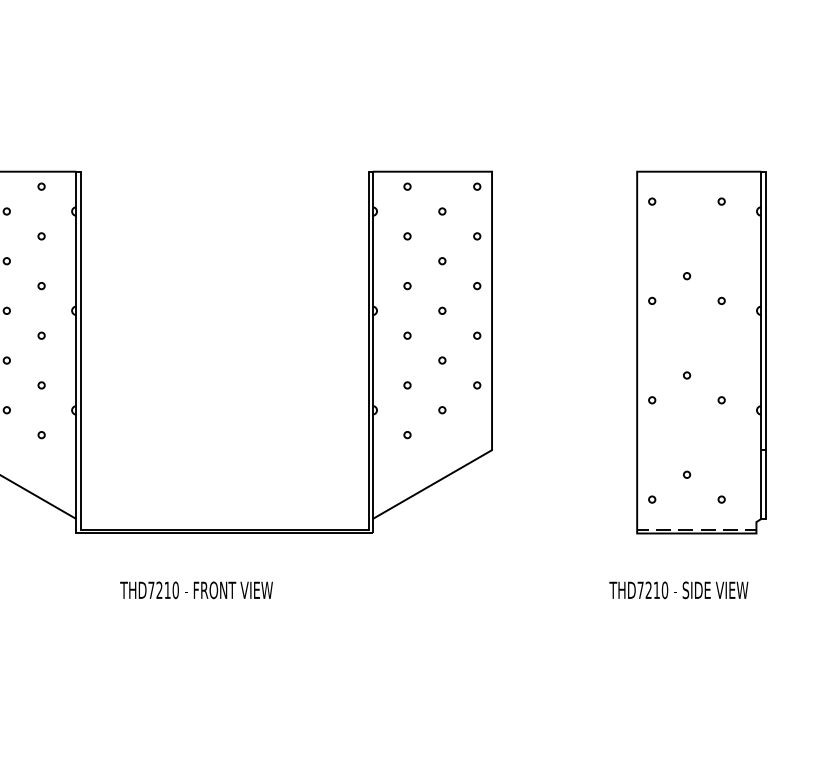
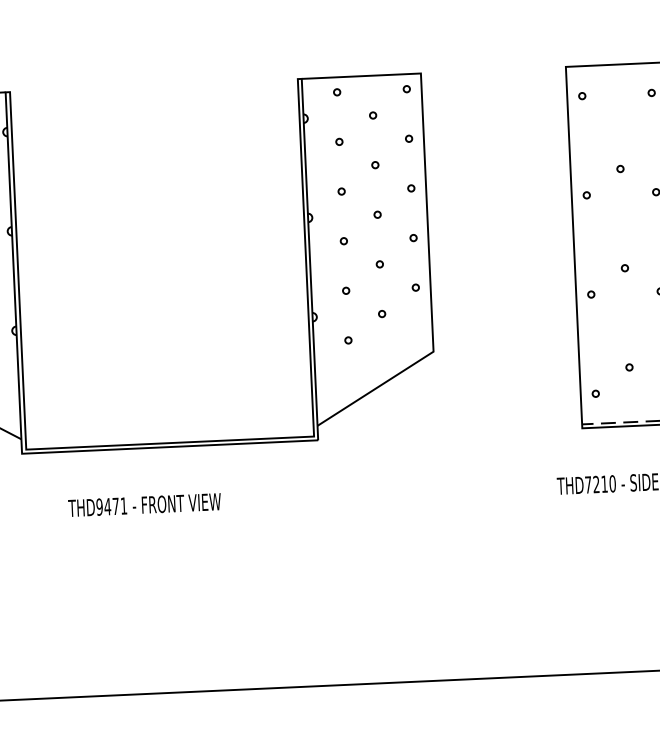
text: (163, 590) -> (111, 506), THD7210 -> THD9471

